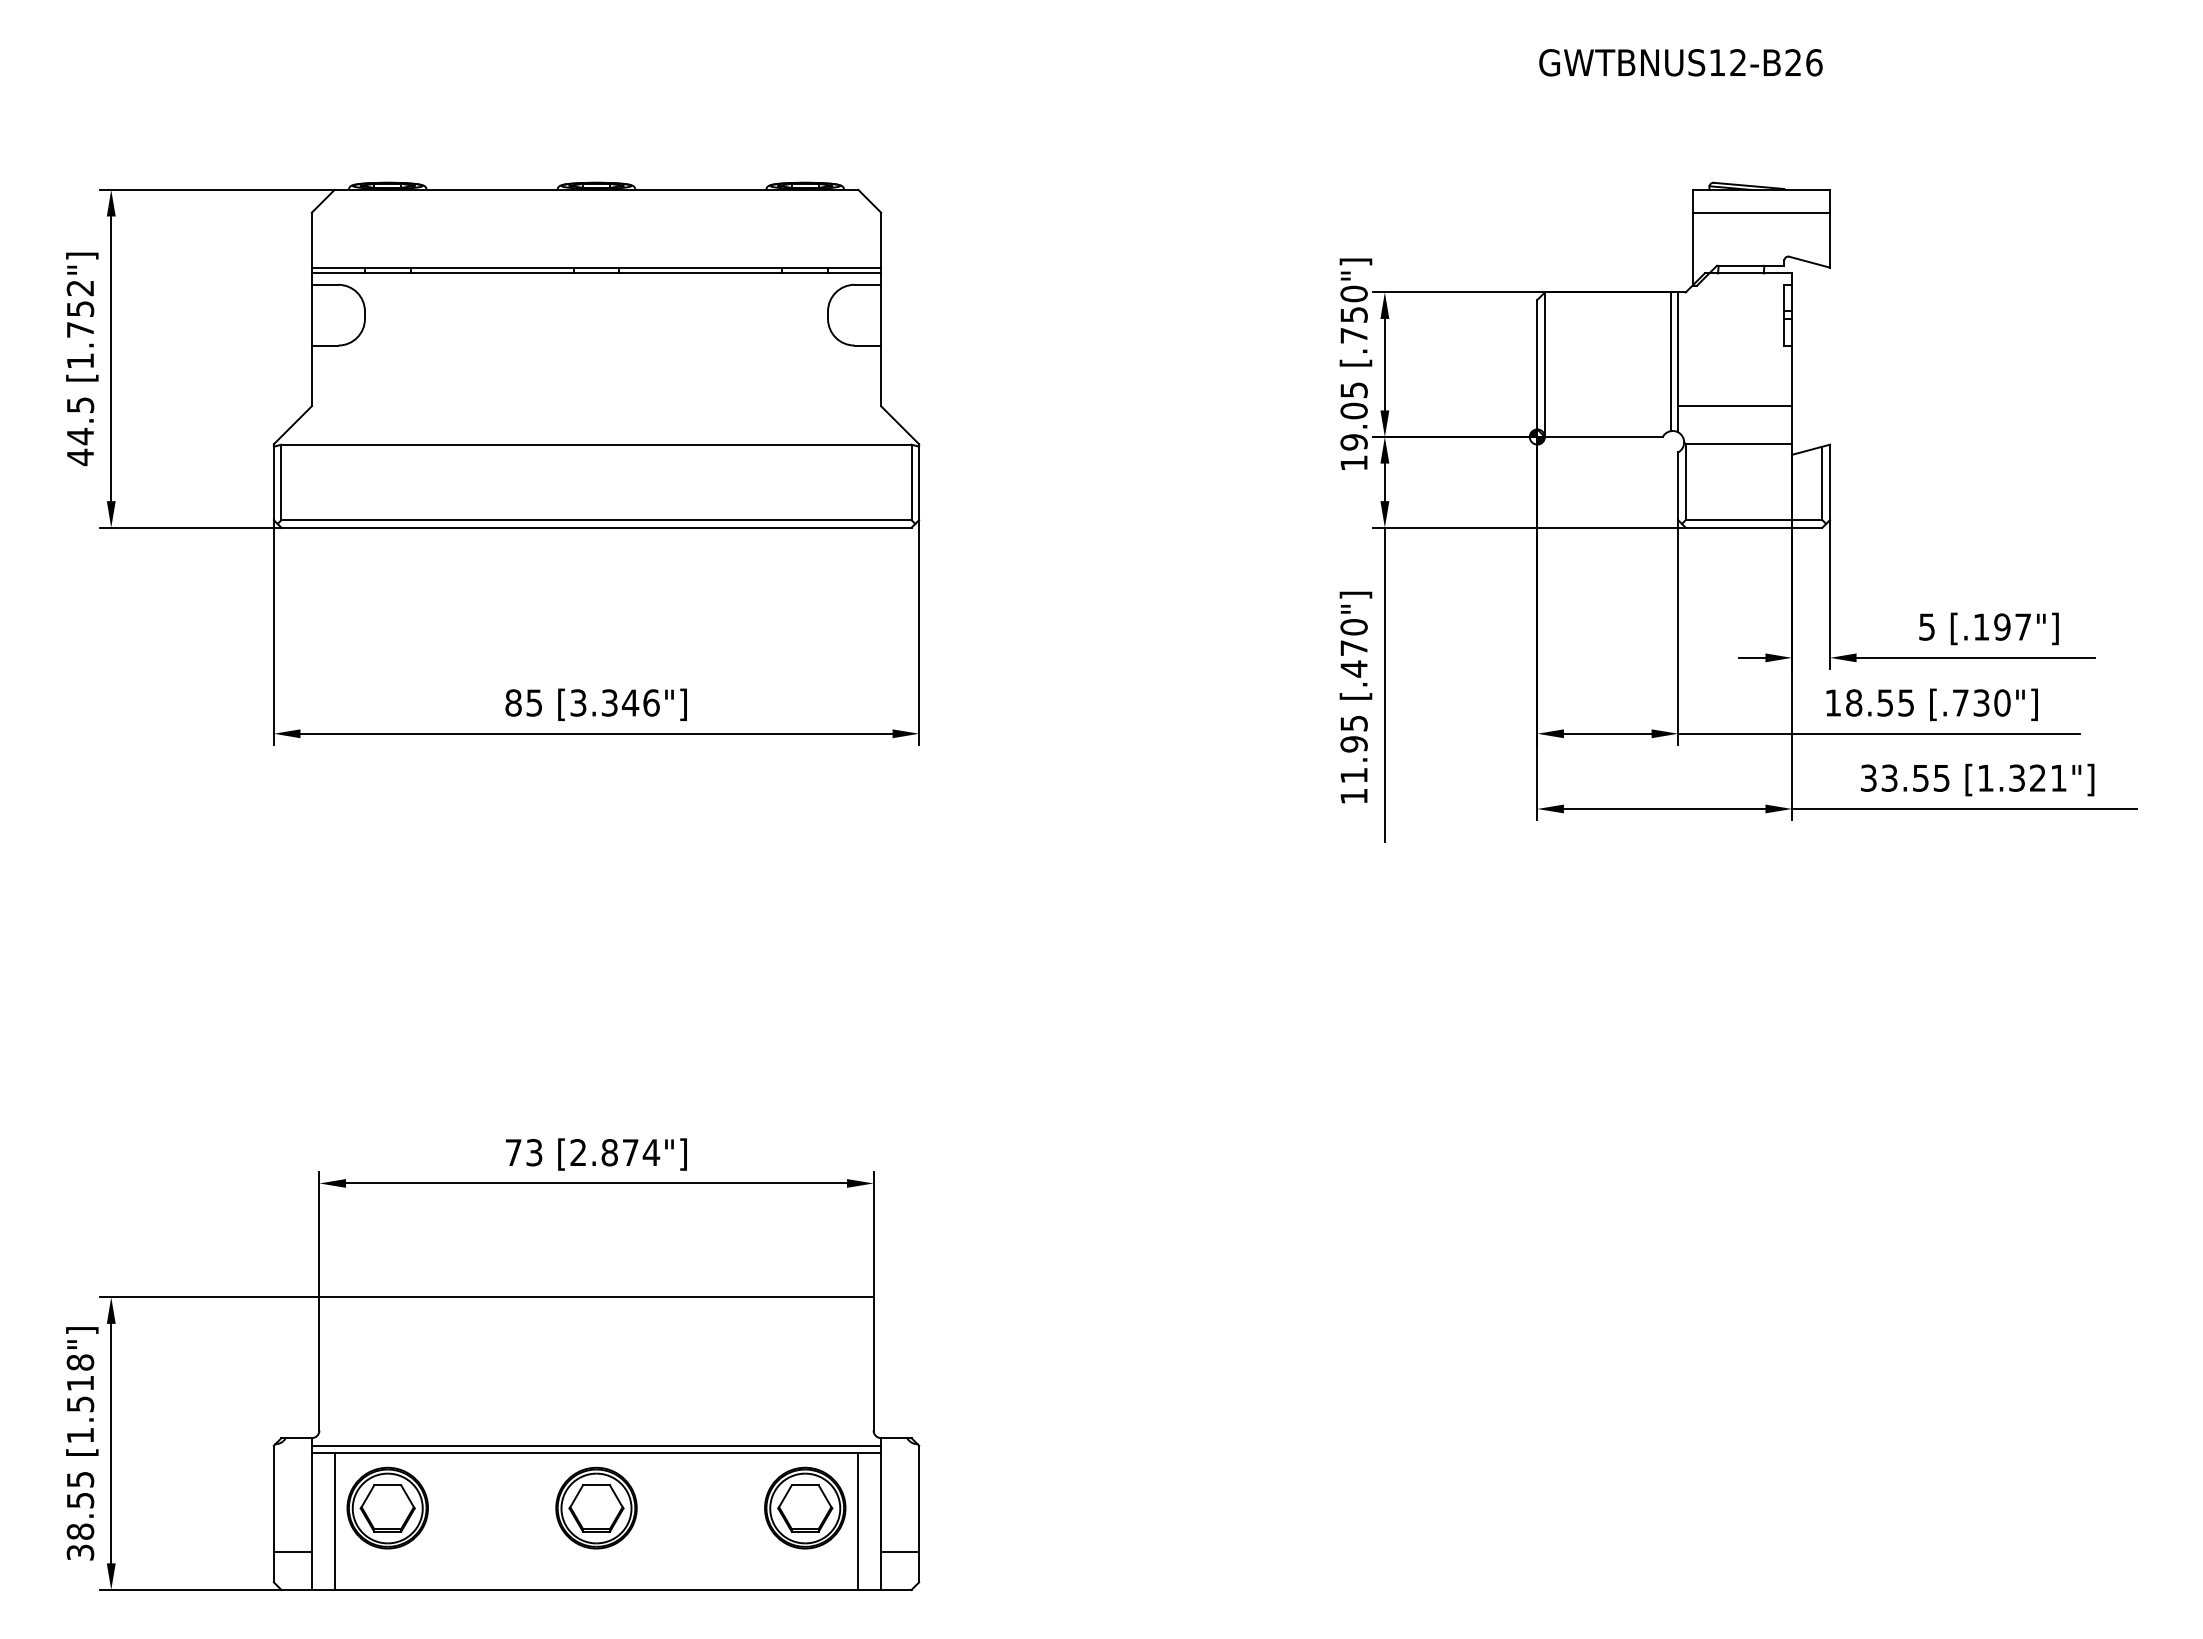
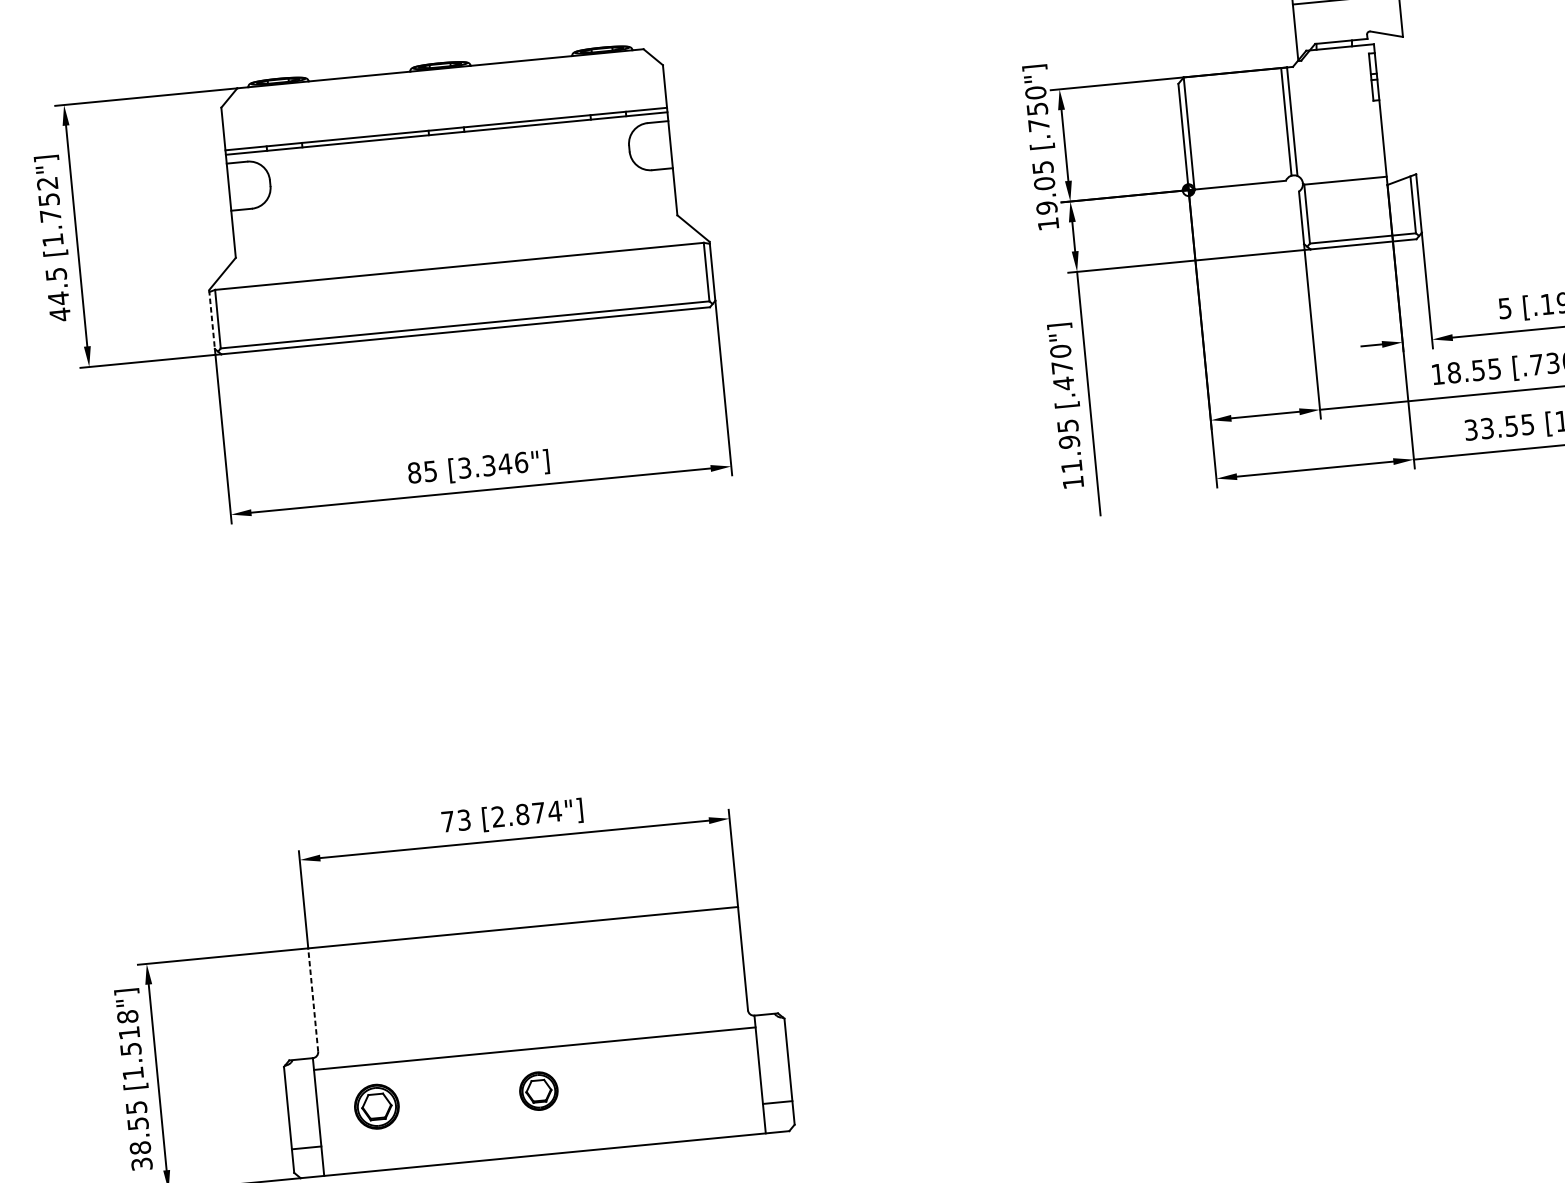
line: (1735, 406) -> (1340, 151), removed
line: (273, 482) -> (211, 319), solid -> dashed
line: (319, 1363) -> (313, 999), solid -> dashed
line: (596, 1445) -> (534, 1042), removed
part: (387, 1507) -> (376, 1106), size x0.7
part: (596, 1507) -> (538, 1090), size x0.6
part: (805, 1507) -> (700, 1075), removed
line: (334, 1521) -> (336, 1121), removed
line: (858, 1521) -> (743, 1081), removed

